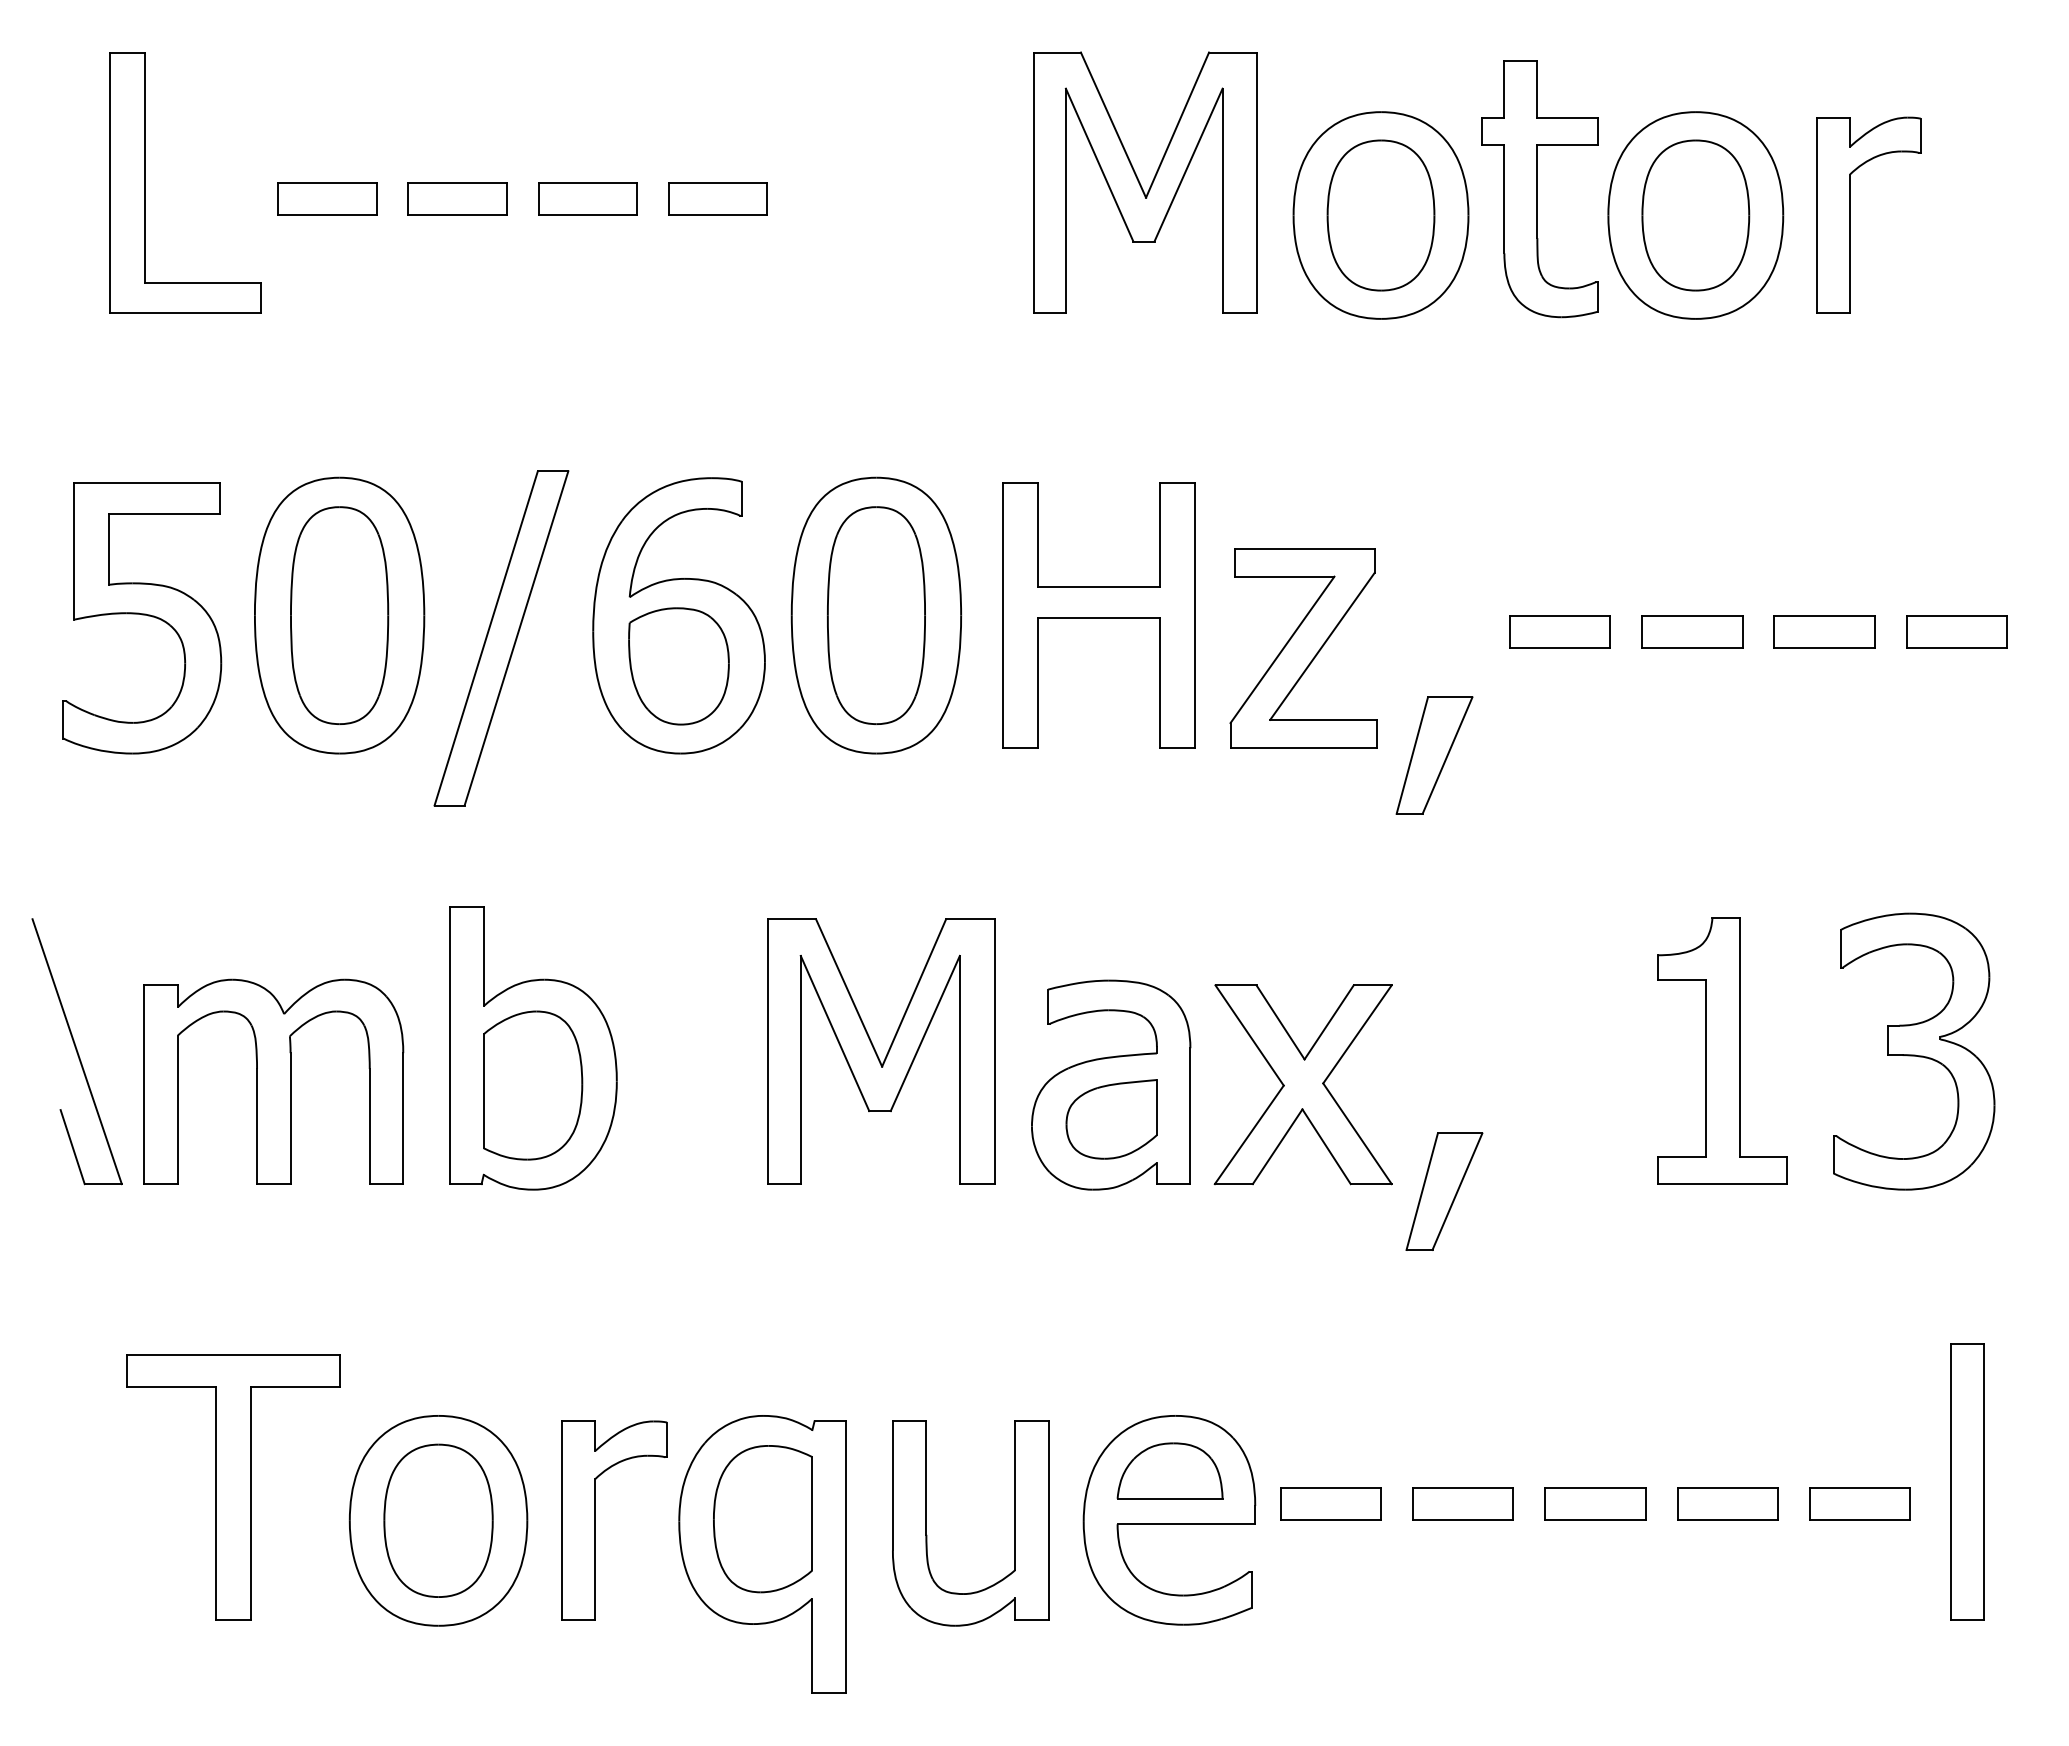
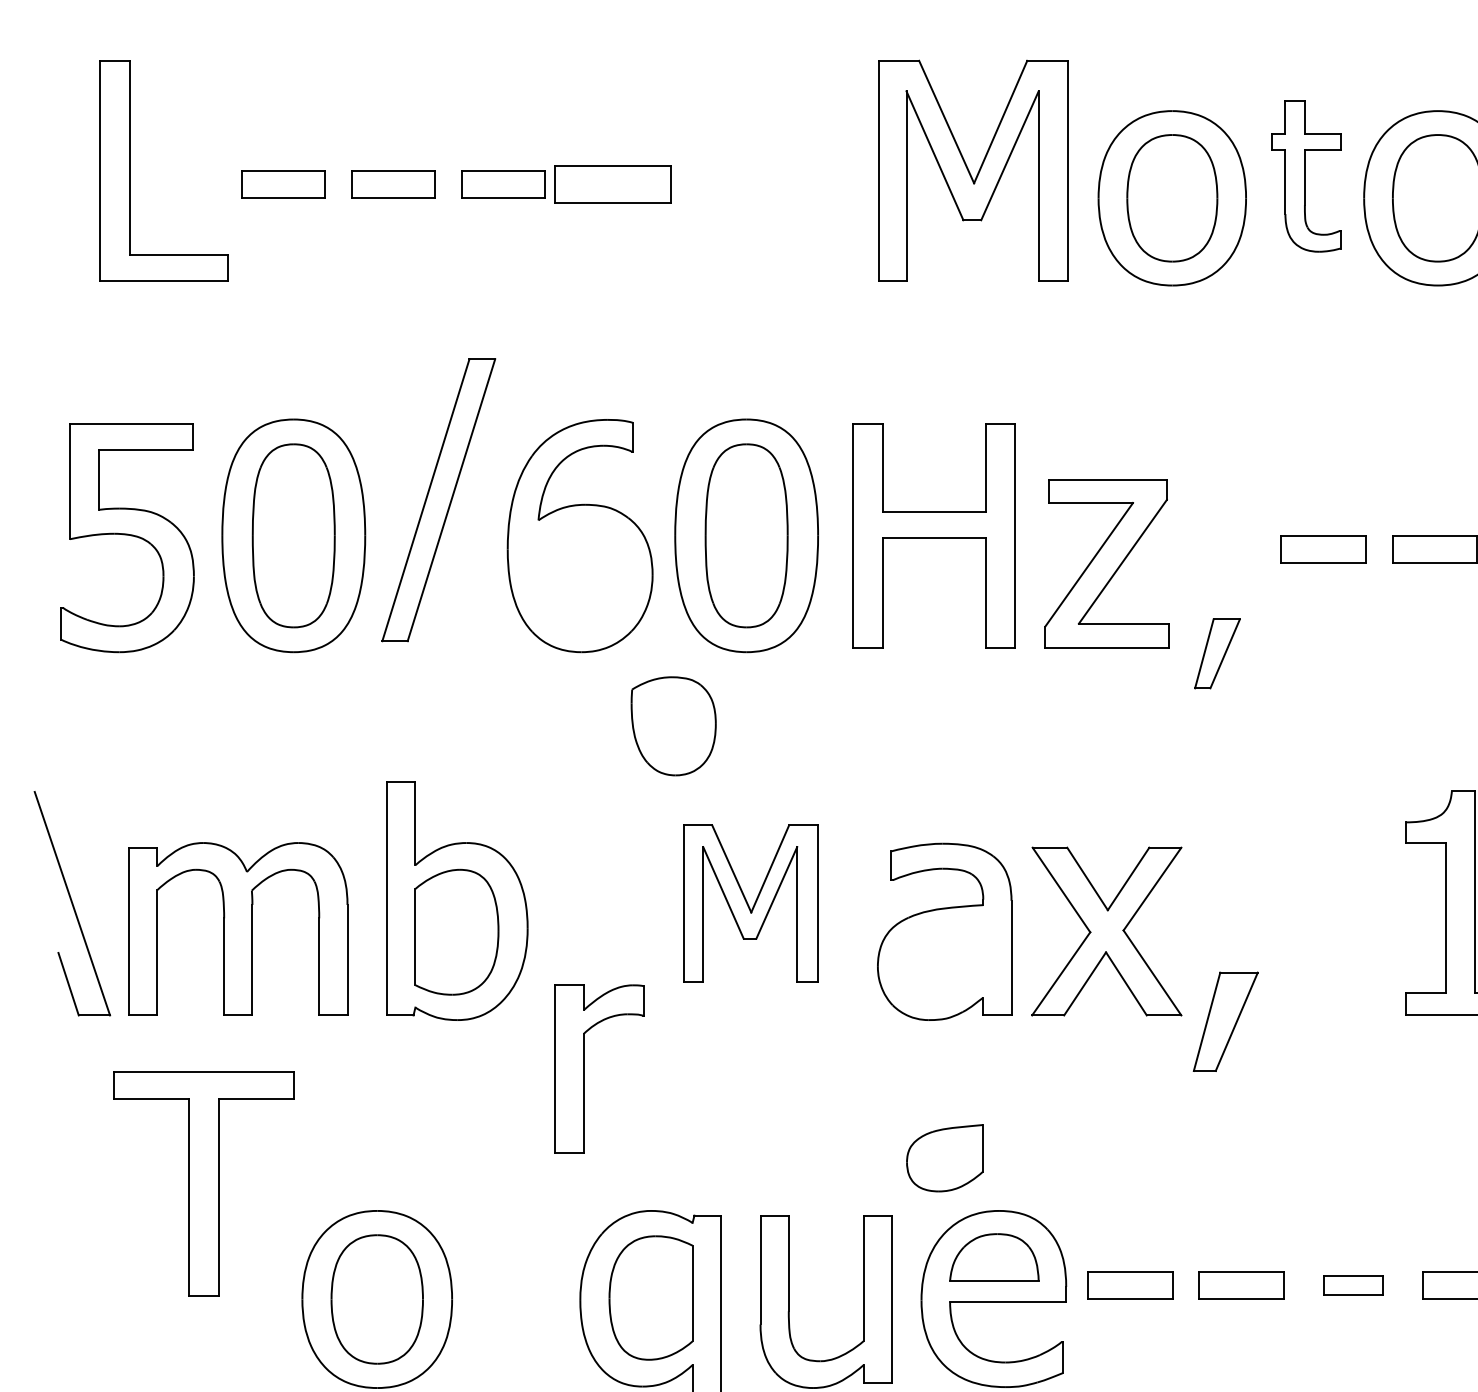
part: (1539, 189) -> (1306, 176), size x0.7
part: (717, 198) -> (612, 183), size x1.4
part: (501, 638) -> (438, 500), moved
part: (678, 666) -> (673, 726), moved
part: (1434, 755) -> (1217, 653), size x0.7
part: (881, 1051) -> (750, 903), size x0.7
part: (1111, 1119) -> (944, 1158), moved
part: (233, 1487) -> (204, 1183), moved
part: (1595, 1503) -> (1353, 1284), size x0.7
part: (595, 1520) -> (583, 1068), moved

